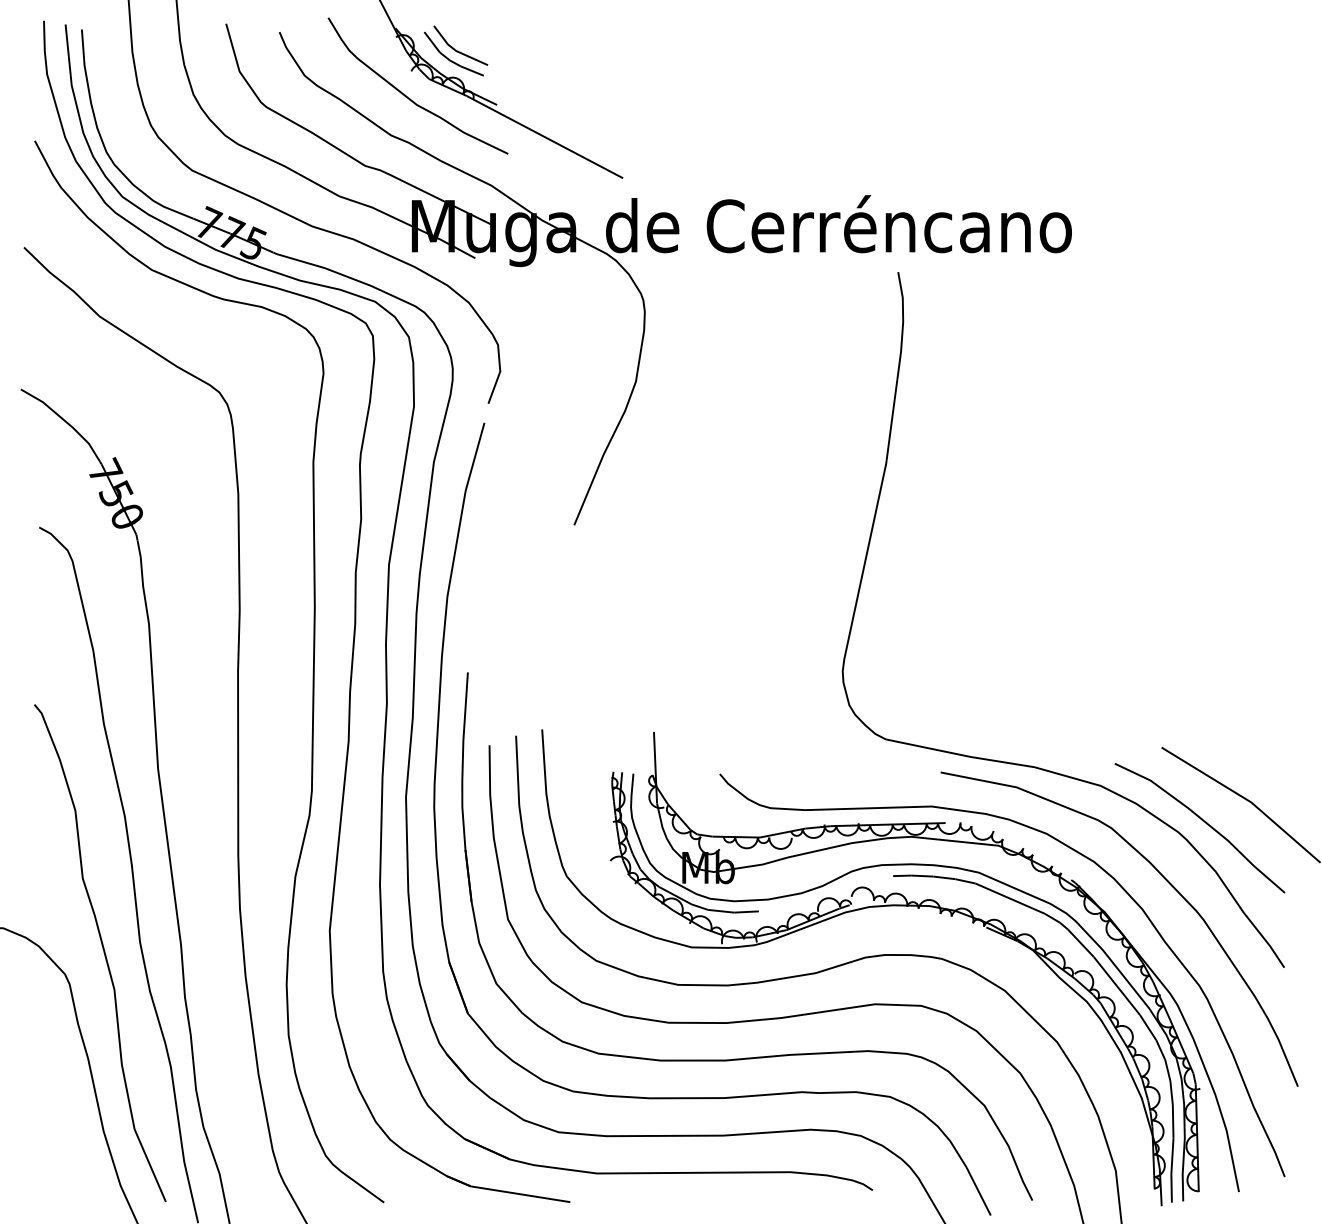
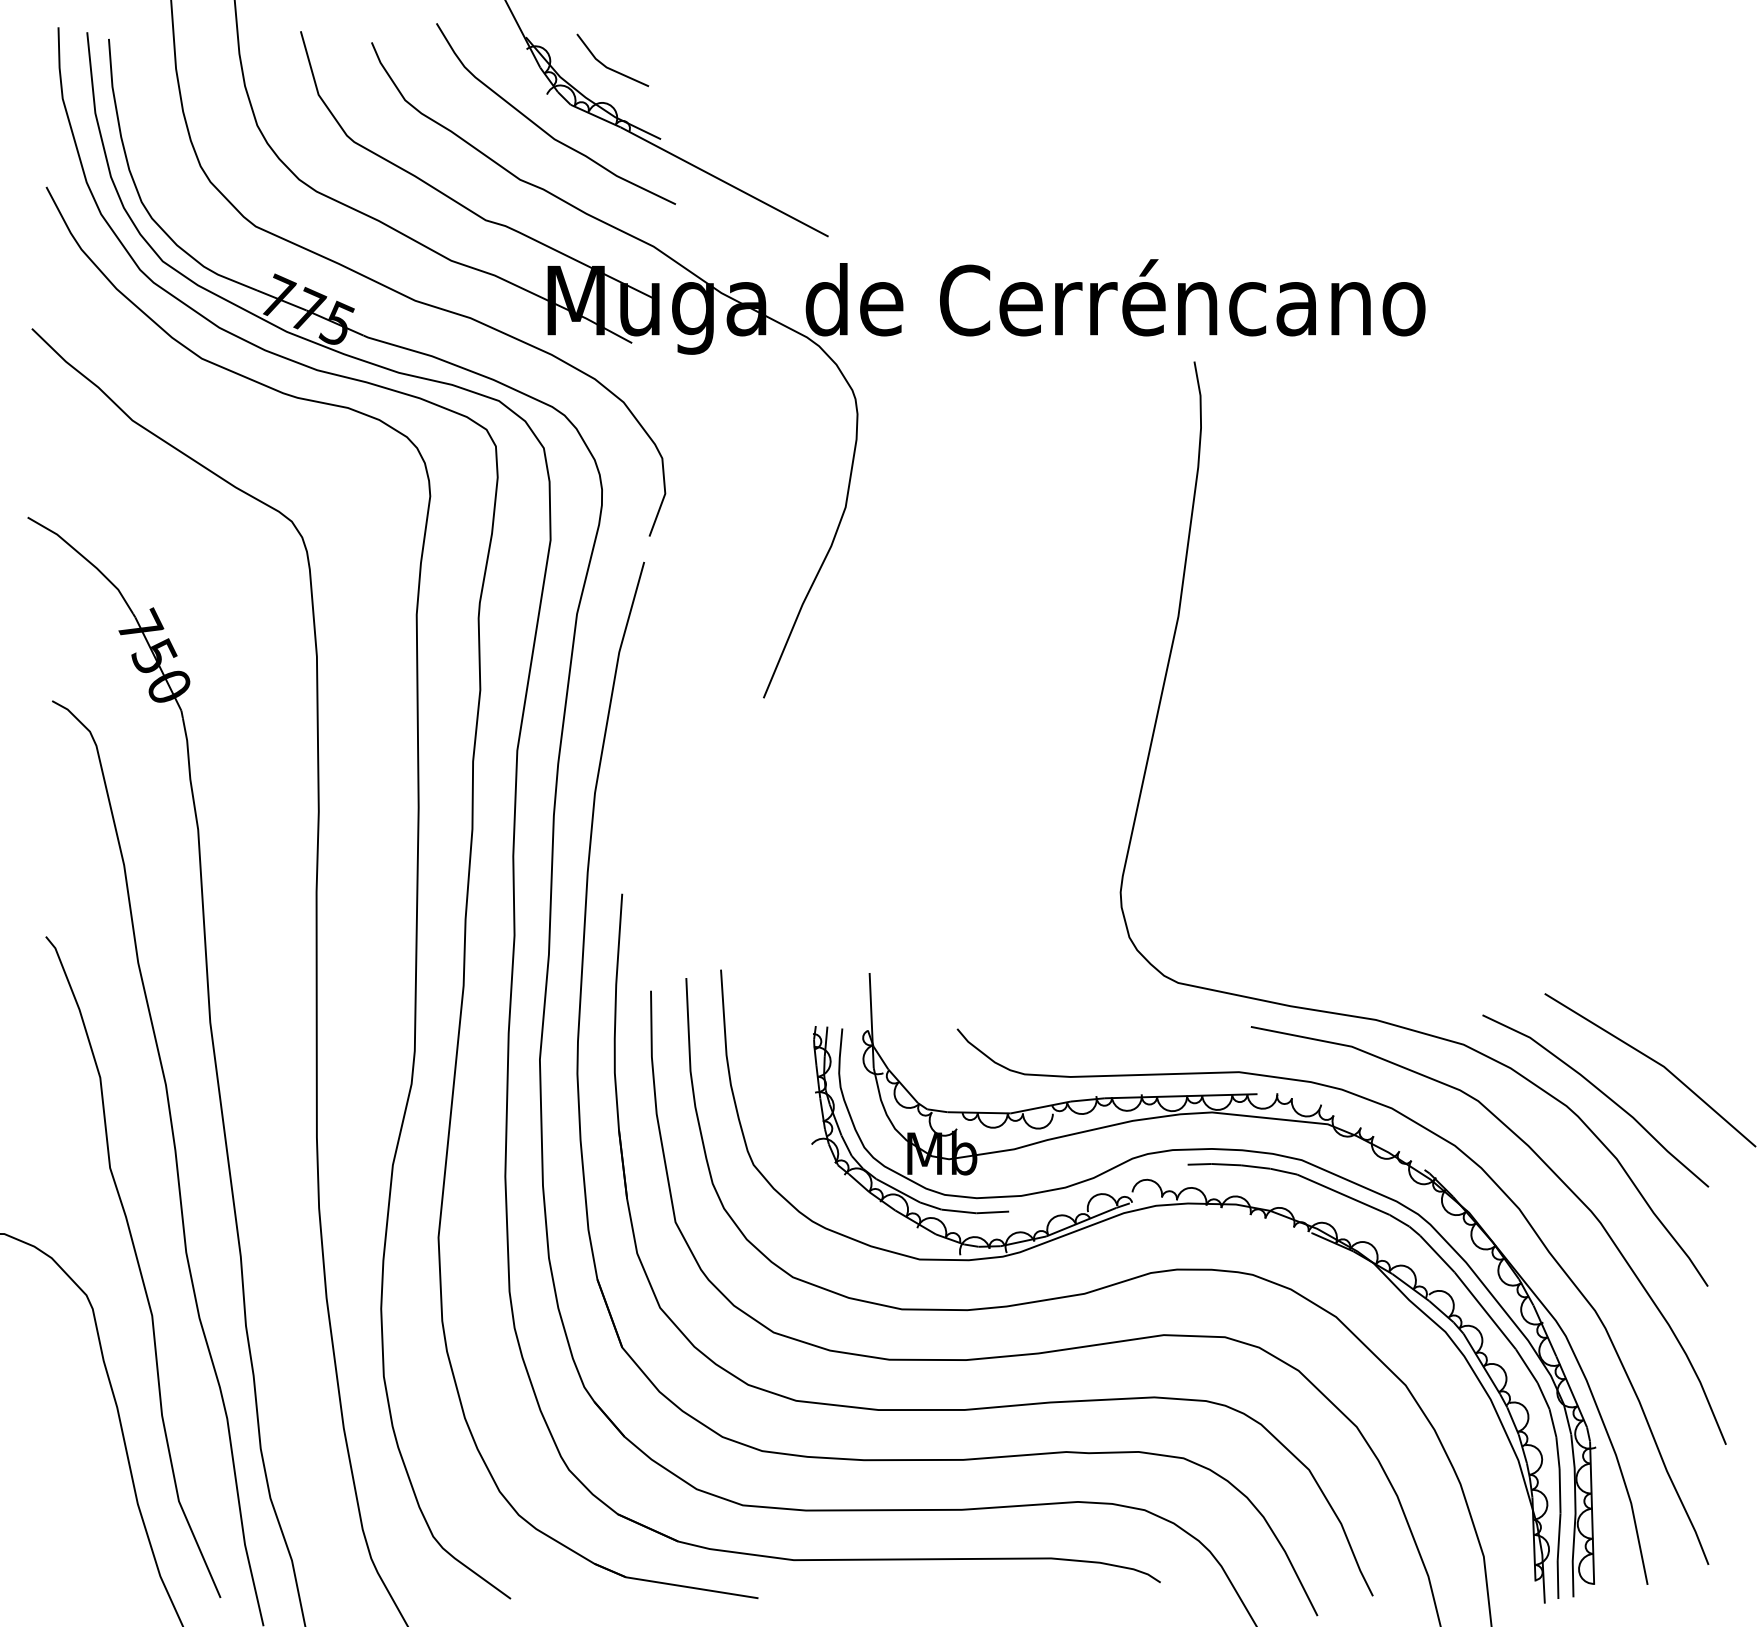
line: (450, 60) -> (599, 79), removed

